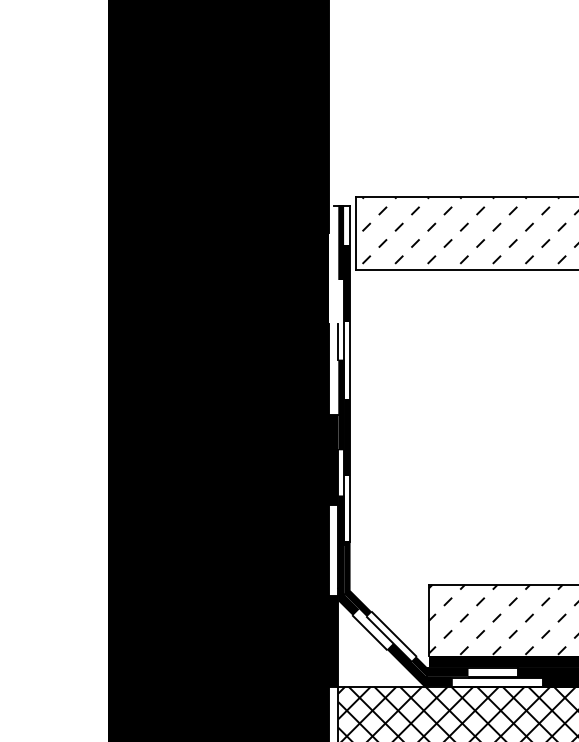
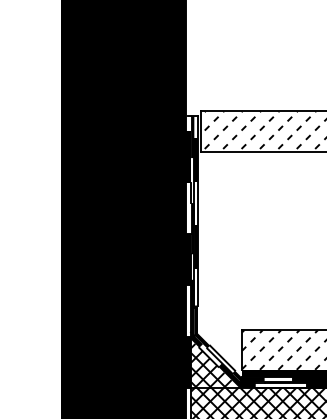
fill: (333, 277) -> (188, 156), added
hatch: (379, 647) -> (214, 365), added

